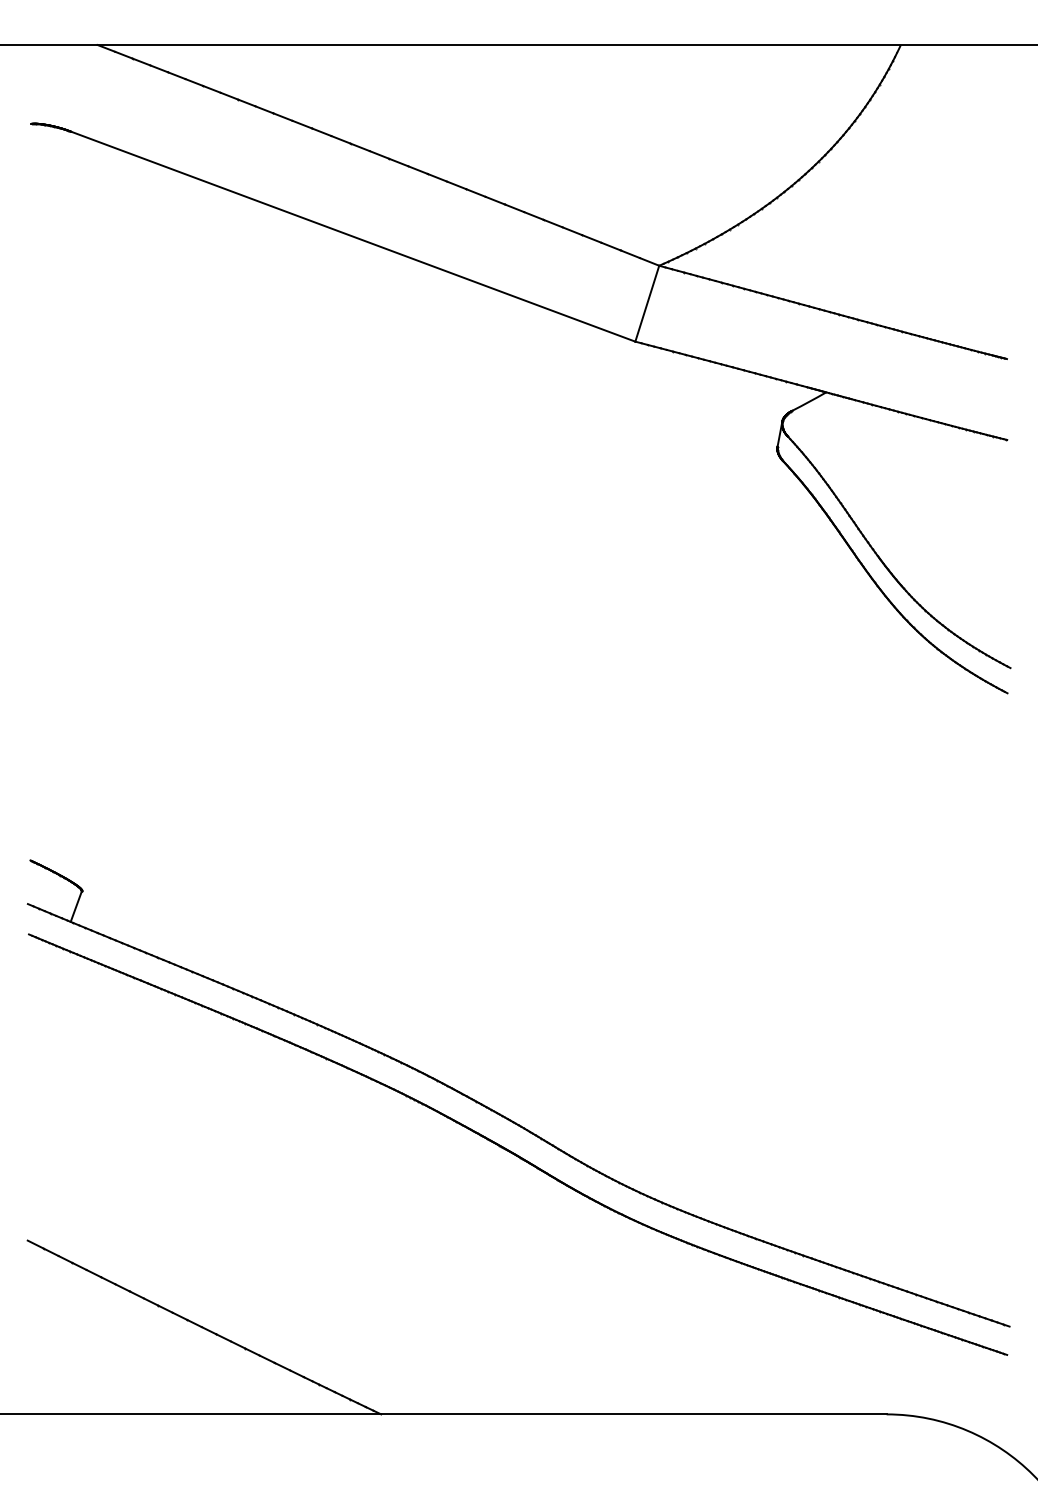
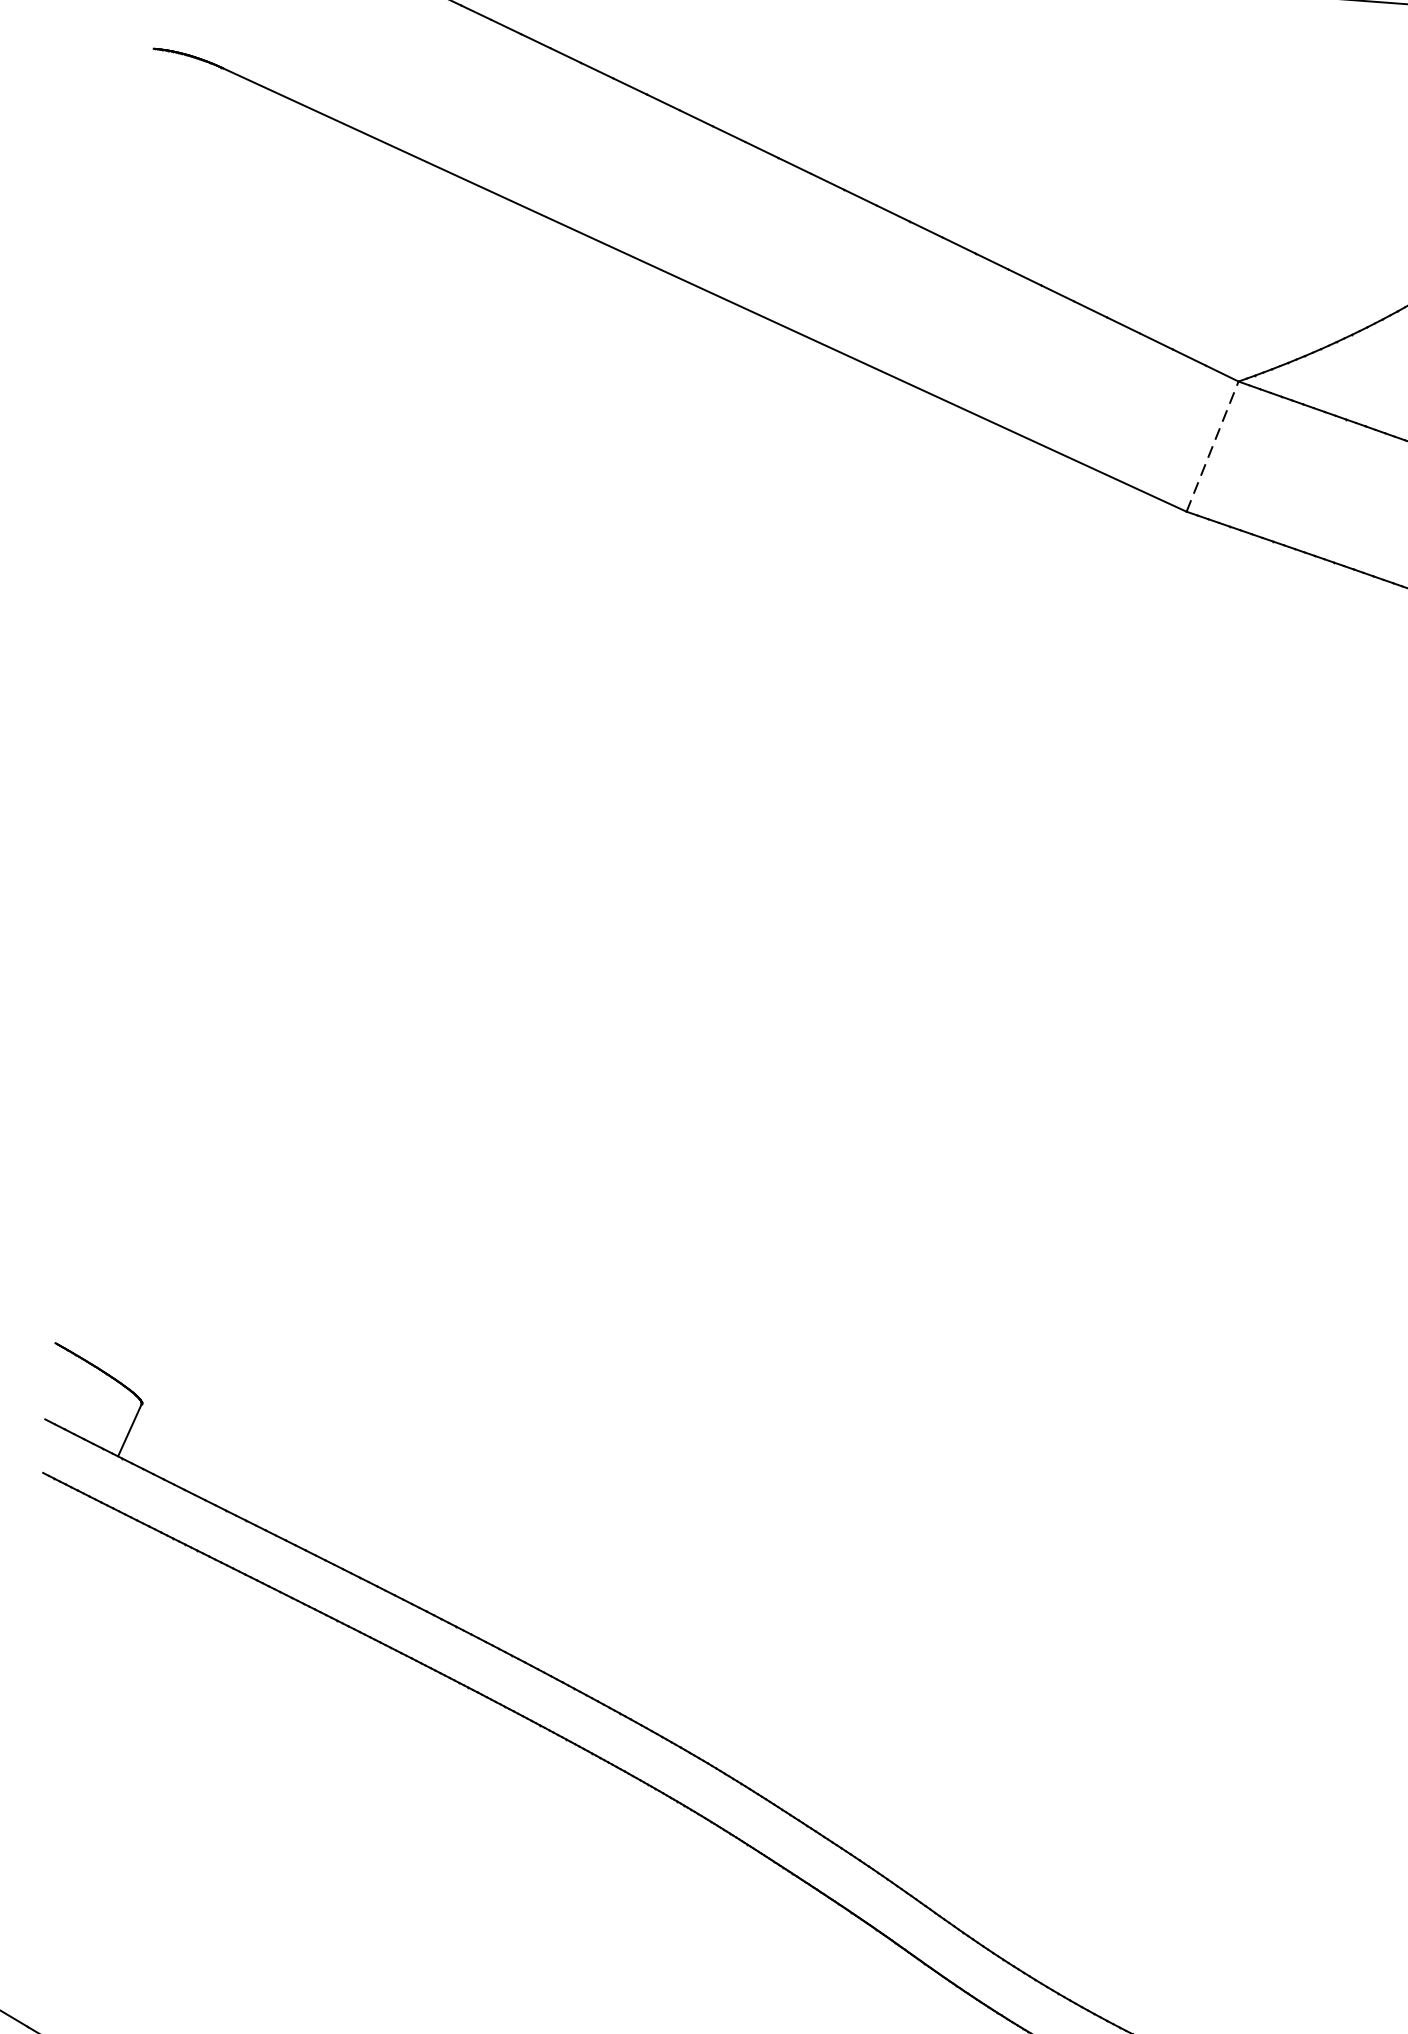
line: (647, 303) -> (1212, 446), solid -> dashed

